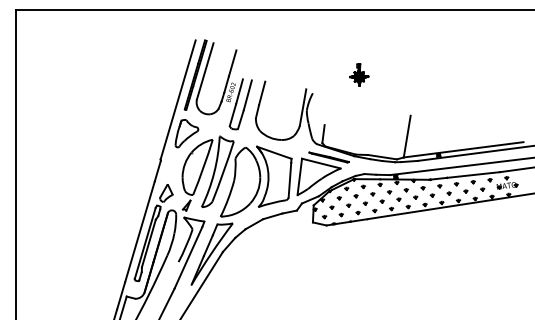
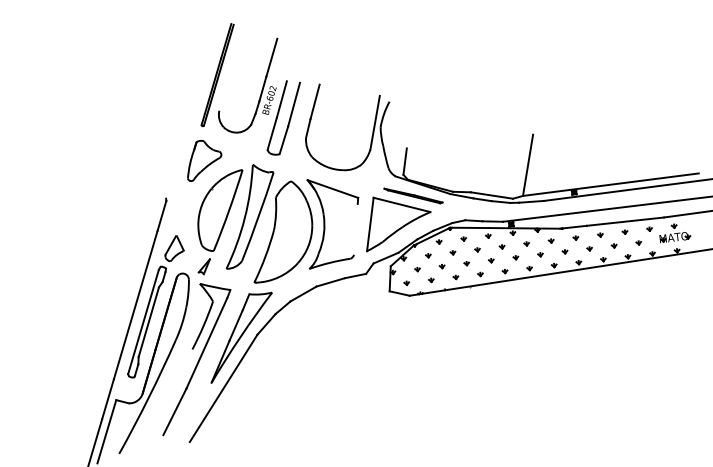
line: (204, 71) -> (230, 69), removed
part: (359, 74) -> (457, 74), removed
line: (177, 99) -> (190, 110), removed
line: (289, 179) -> (355, 228), removed

